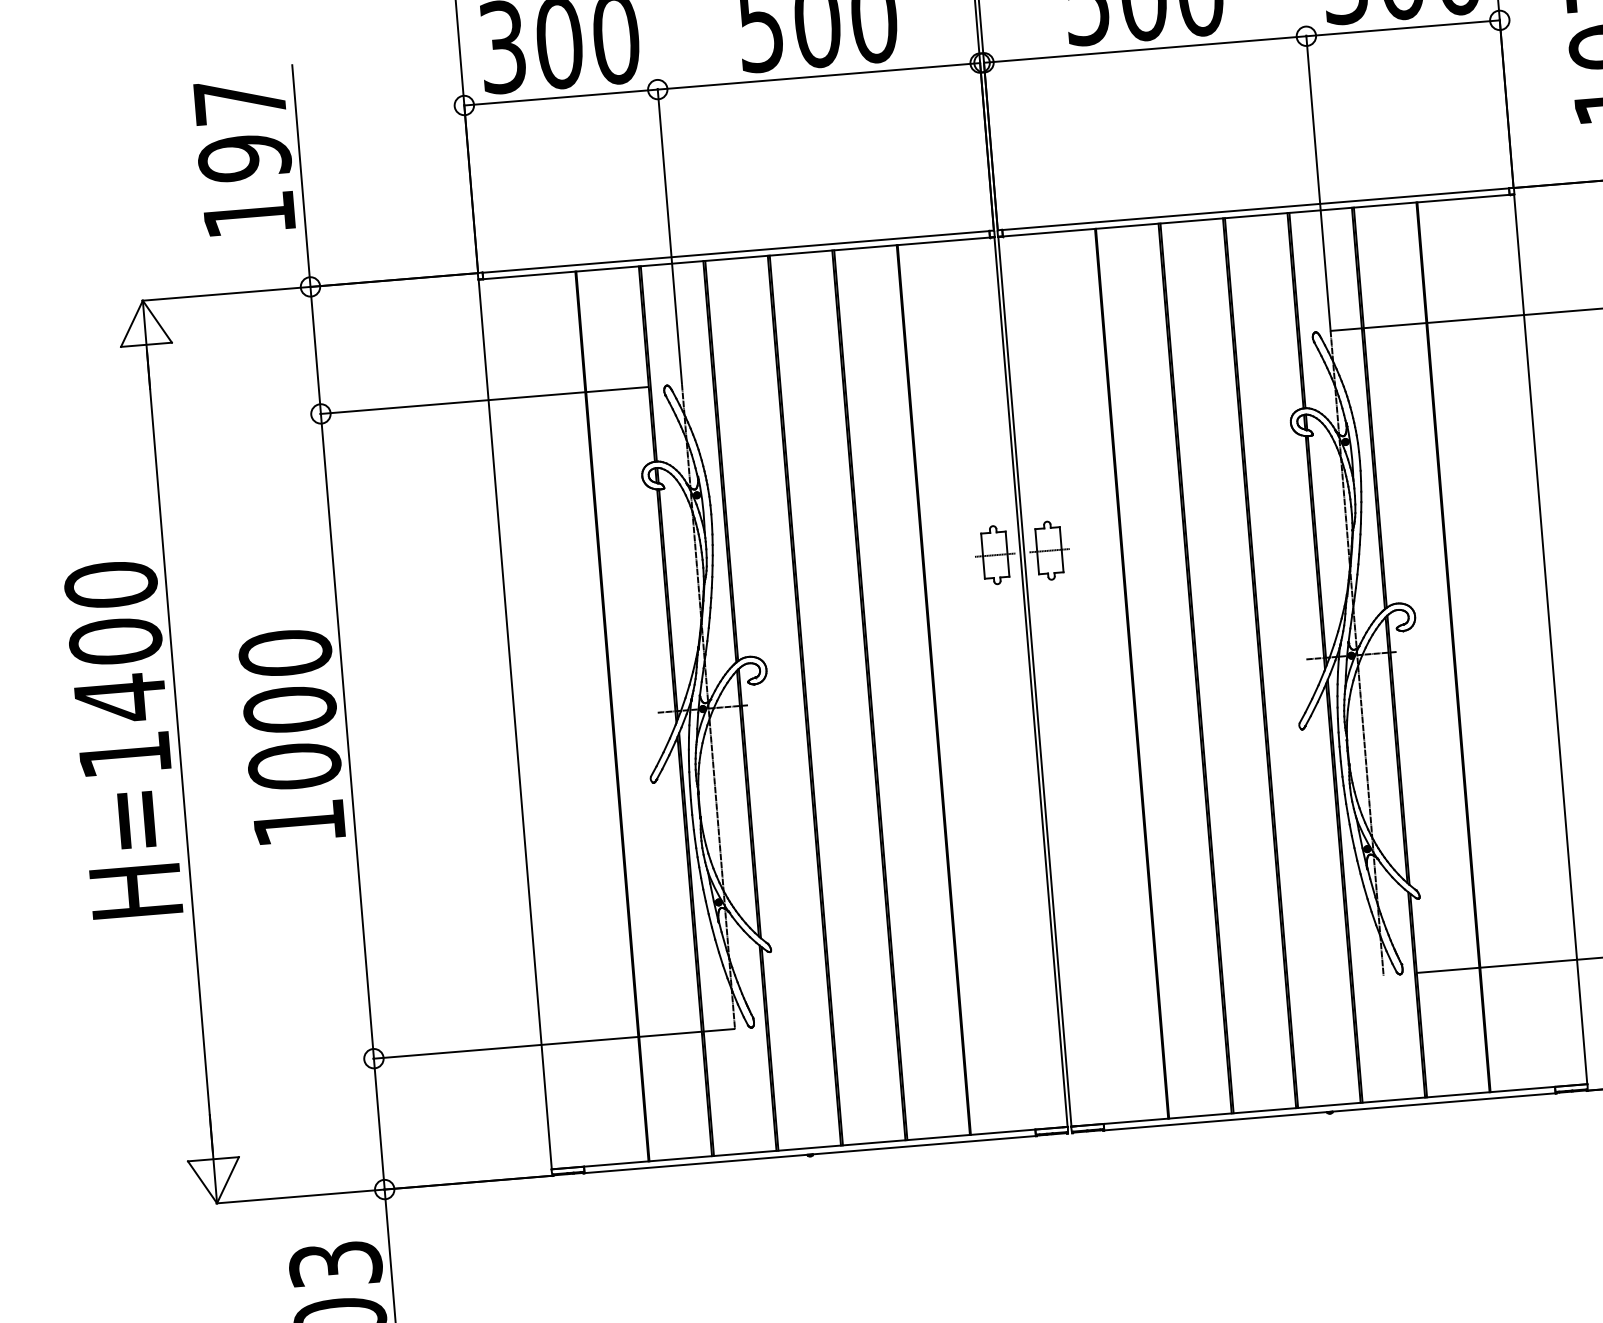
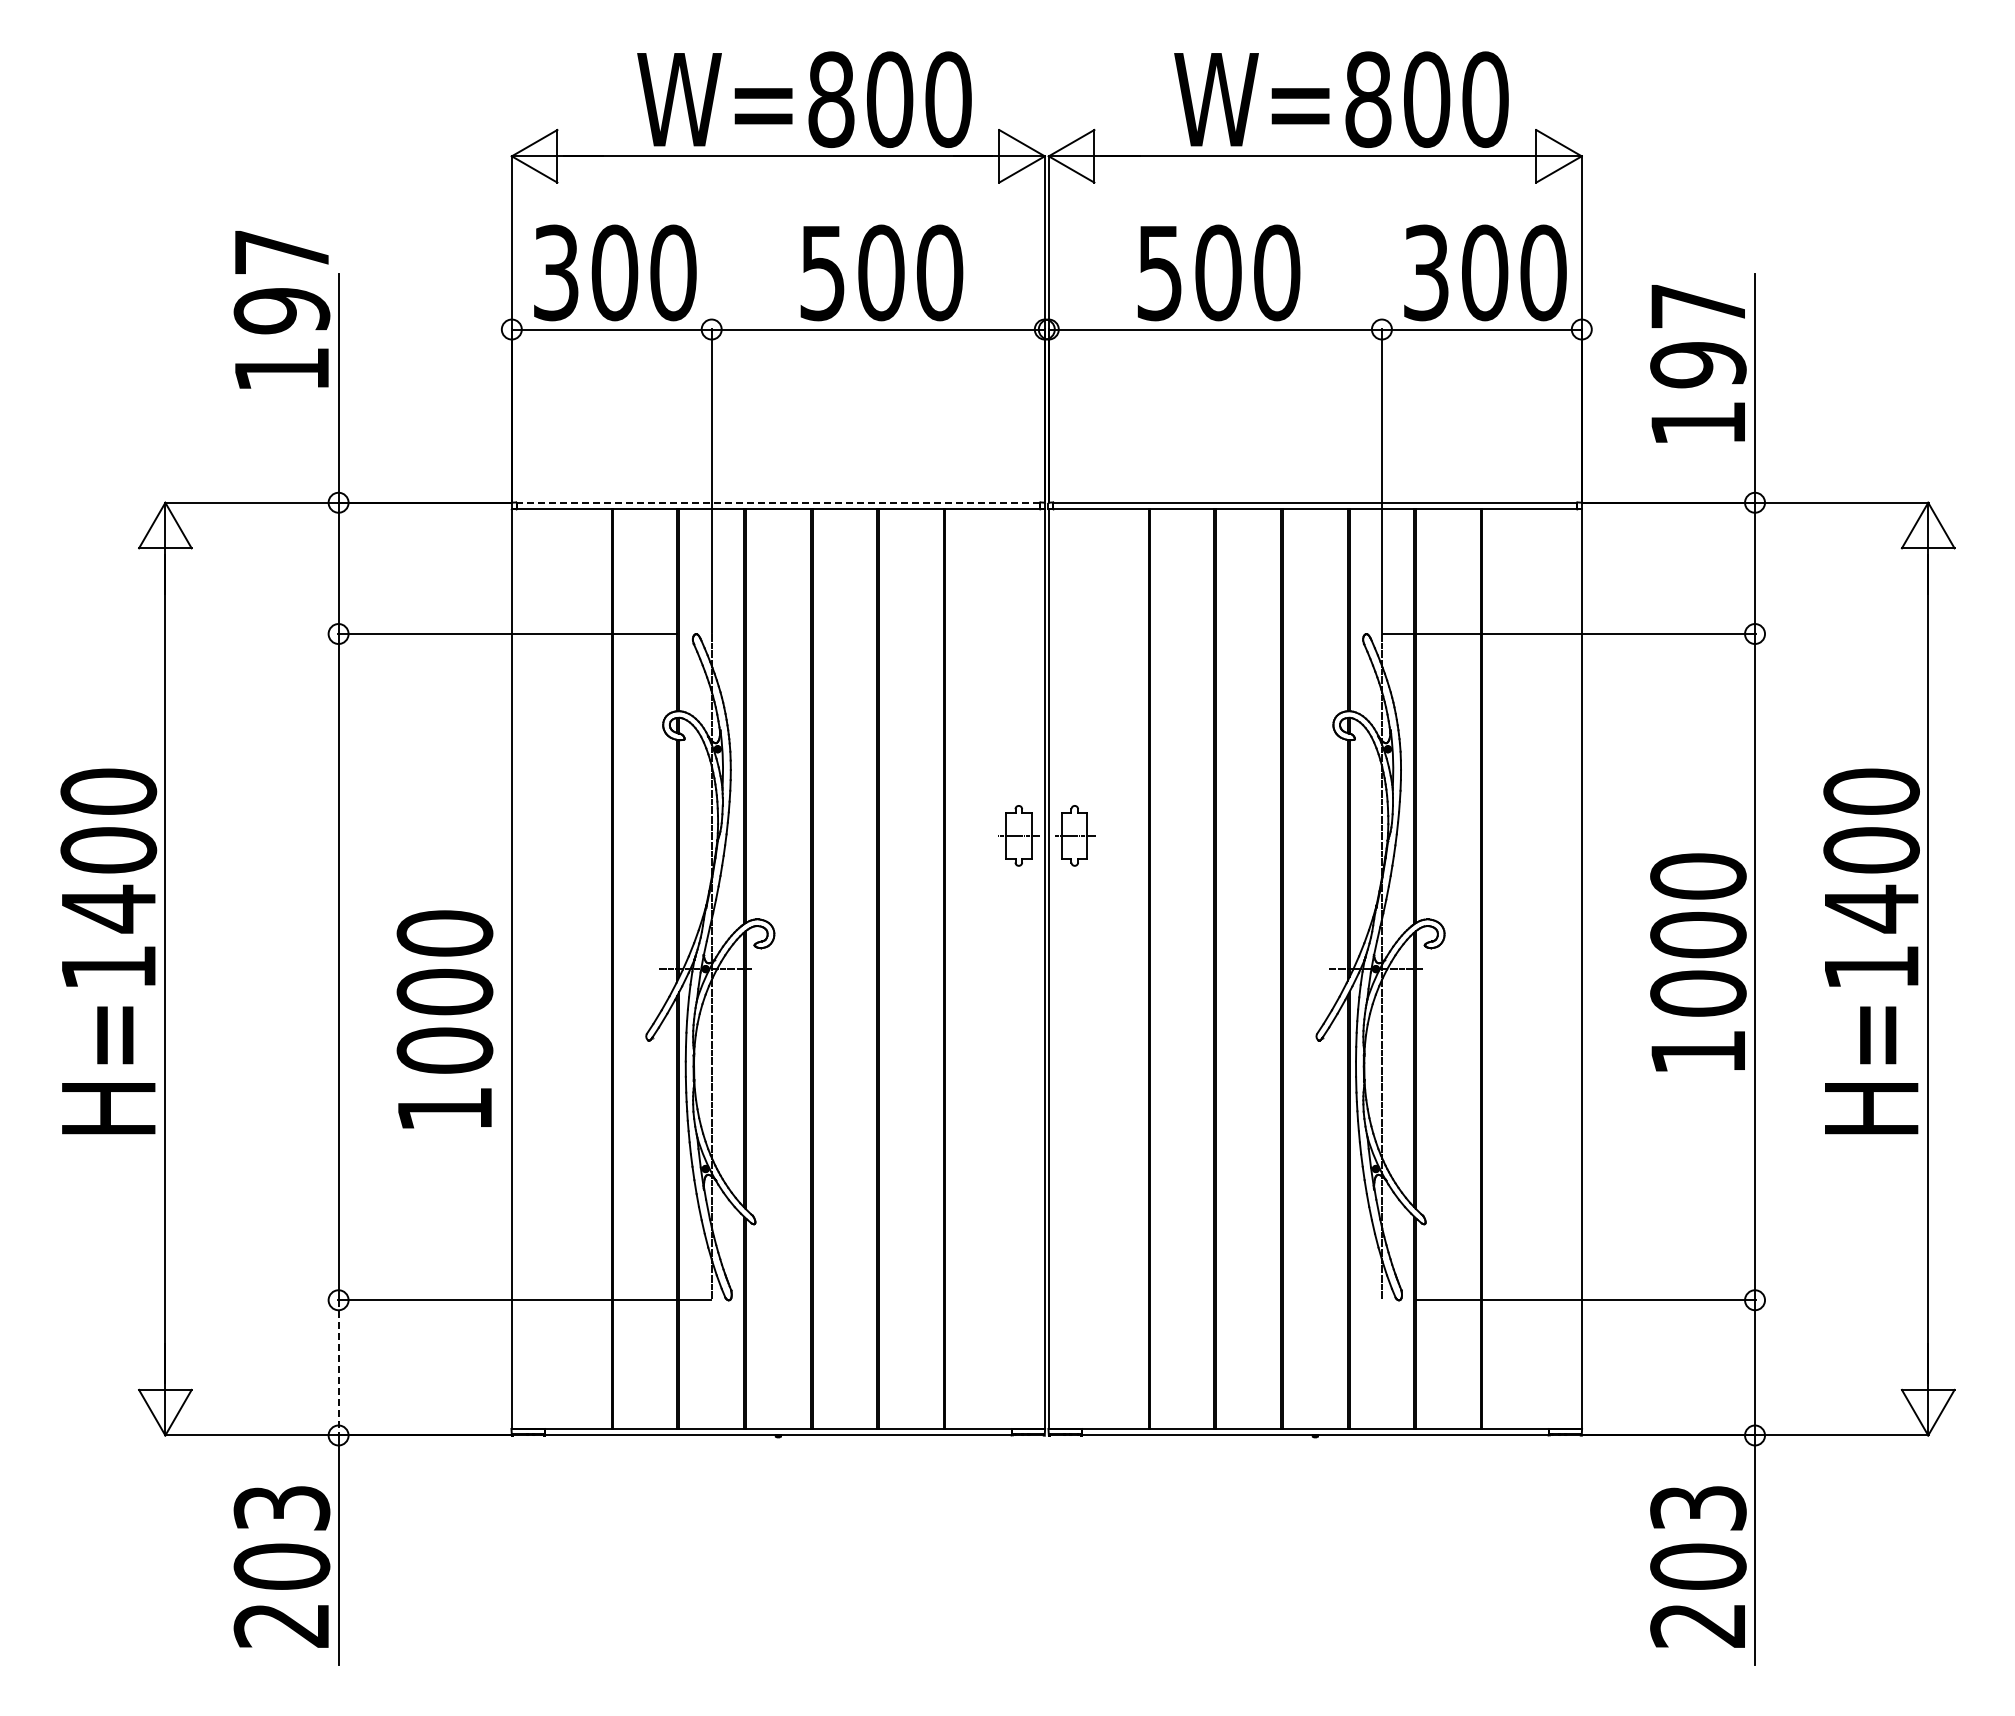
text: (244, 156) -> (281, 309), moved
line: (736, 251) -> (778, 502), solid -> dashed
text: (291, 736) -> (444, 1019), moved
line: (379, 1123) -> (338, 1367), solid -> dashed

